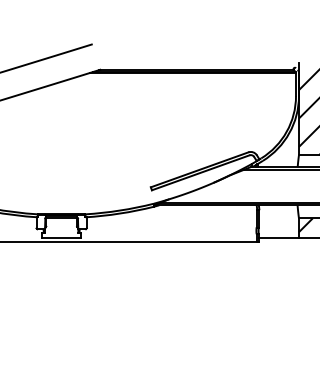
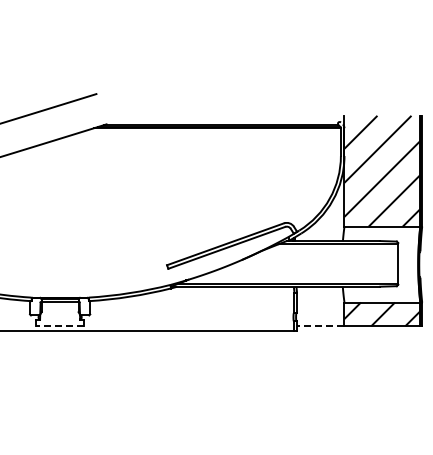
line: (61, 238) -> (60, 326), solid -> dashed
line: (278, 238) -> (320, 326), solid -> dashed

